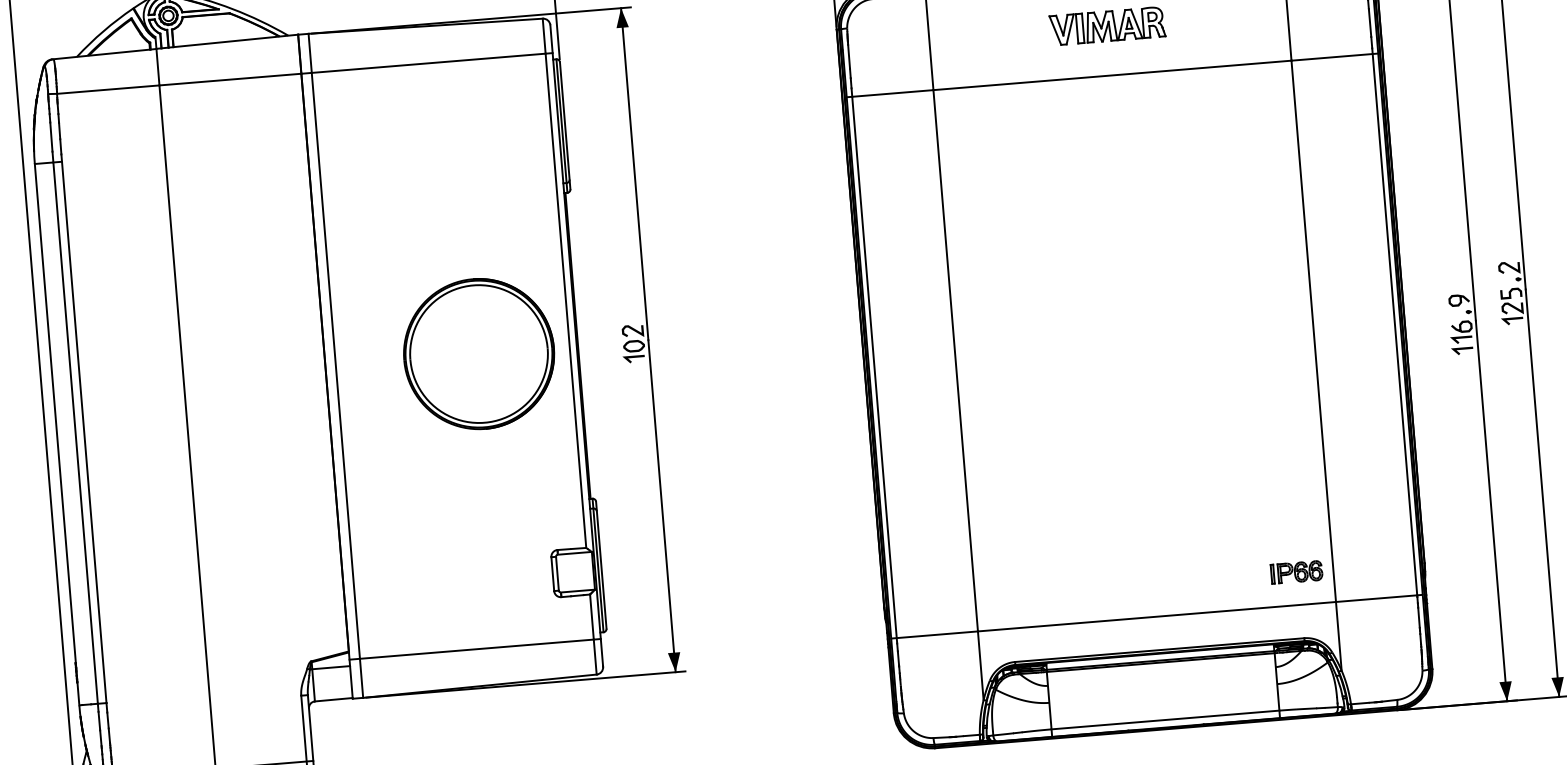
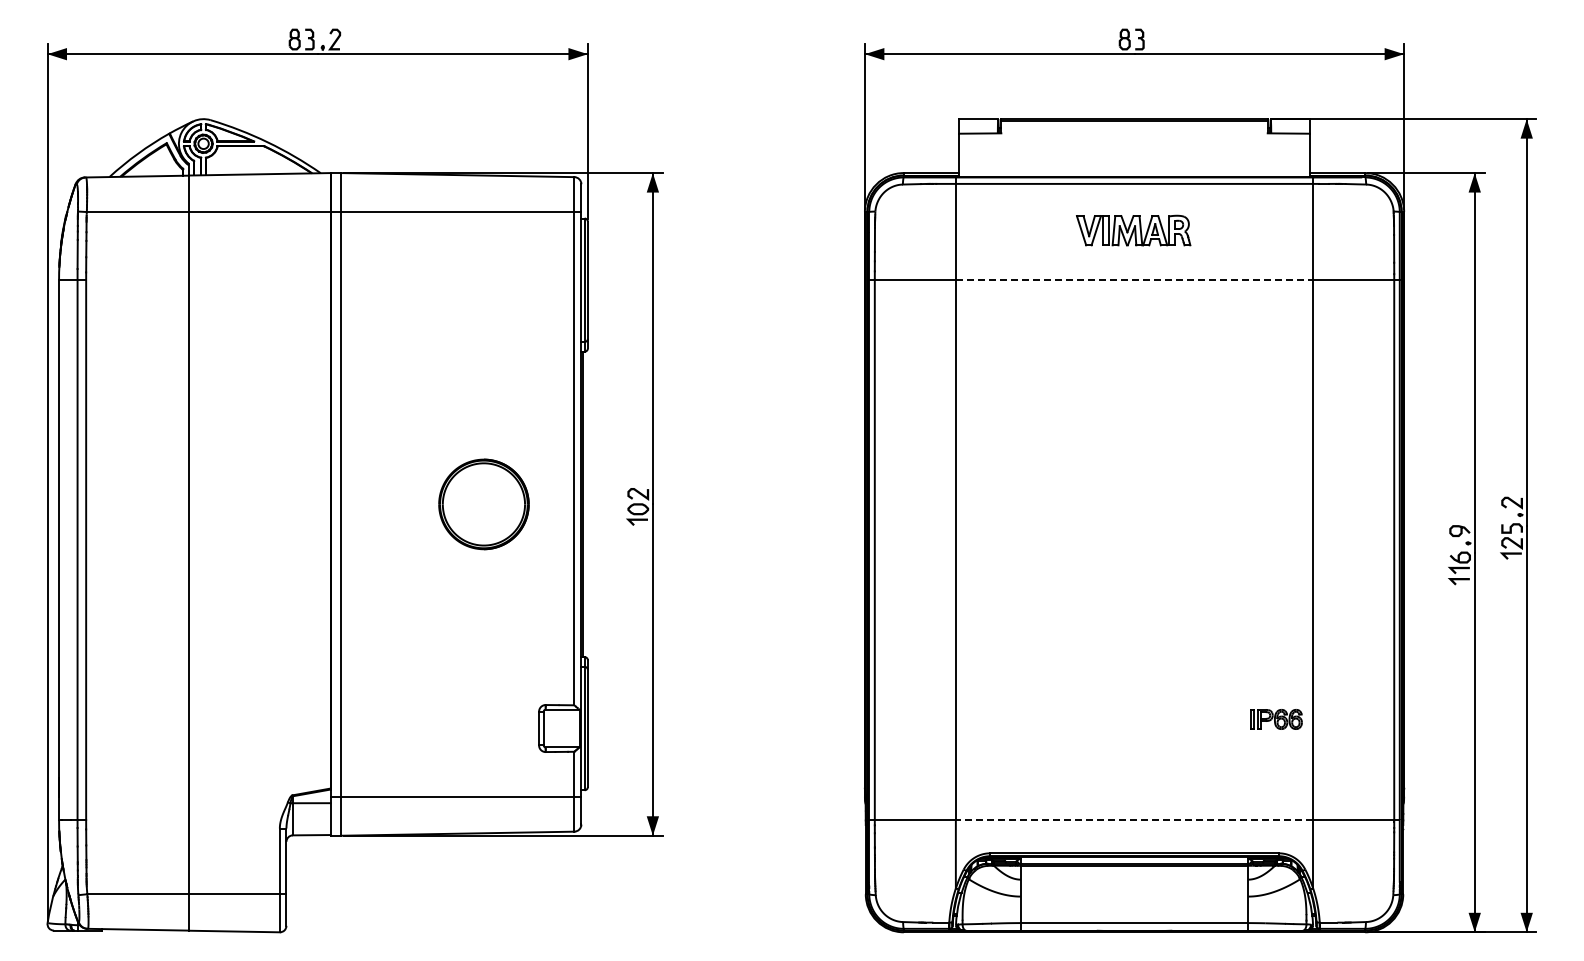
line: (1112, 75) -> (1134, 279), solid -> dashed
part: (478, 354) -> (483, 504), size x0.6
part: (1296, 572) -> (1276, 719), moved
line: (1156, 616) -> (1134, 819), solid -> dashed

